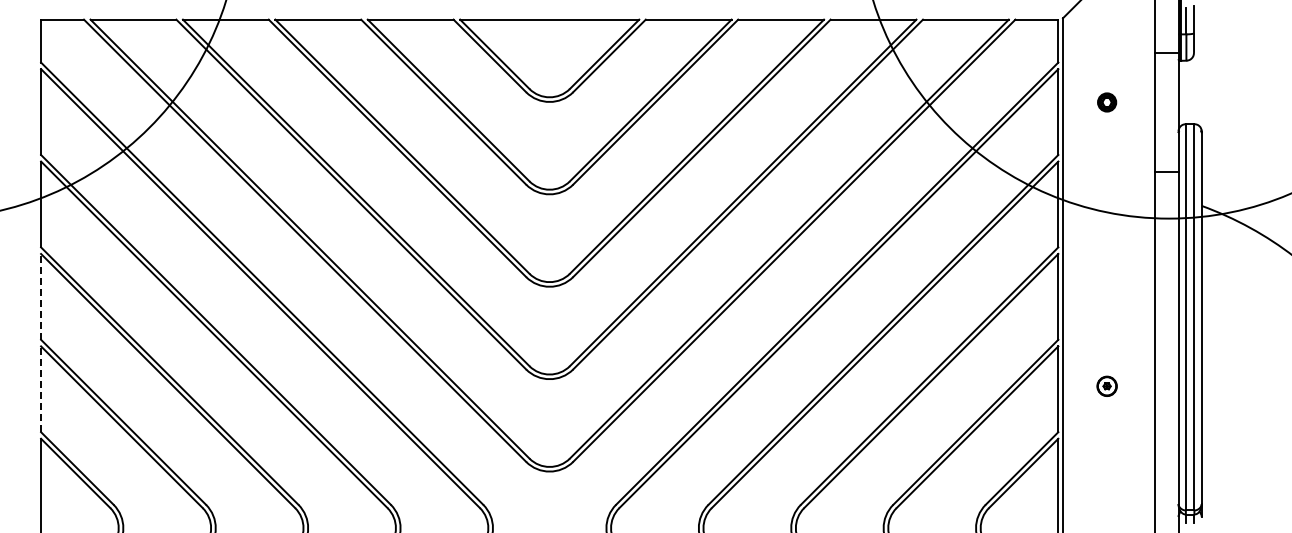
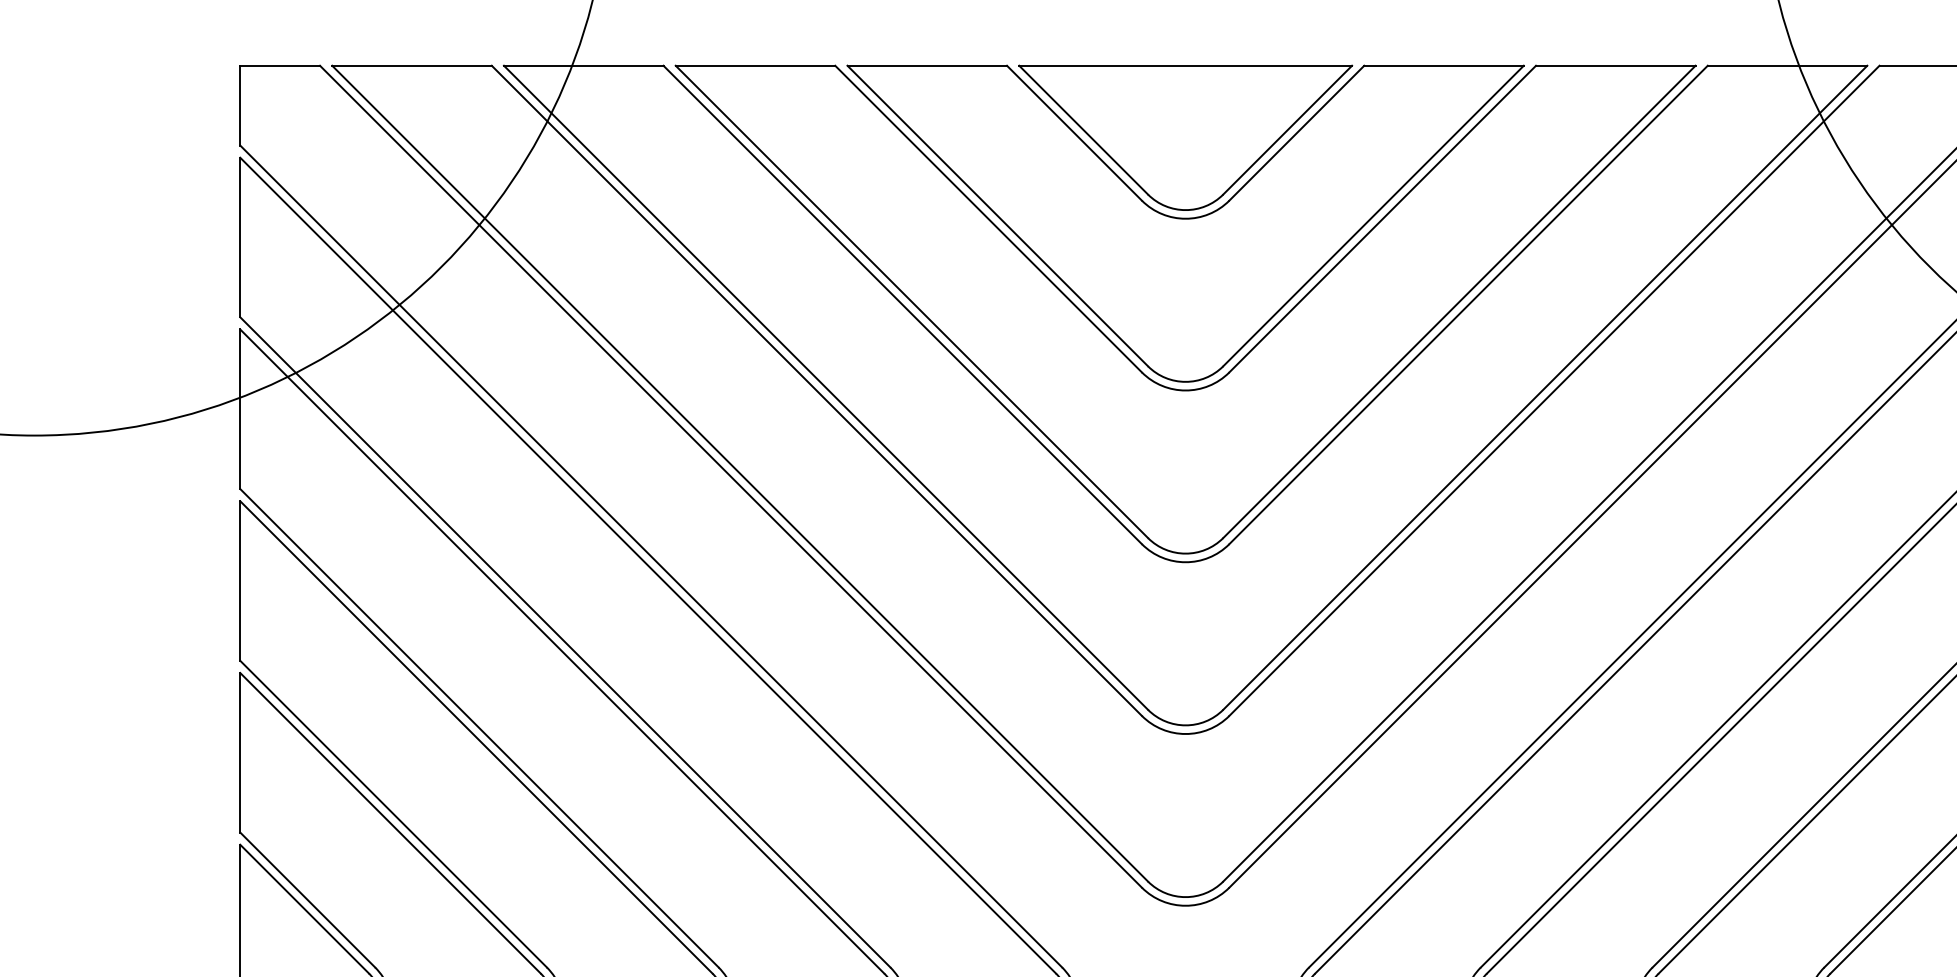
line: (41, 296) -> (241, 580), dashed -> solid
line: (41, 389) -> (241, 753), dashed -> solid

